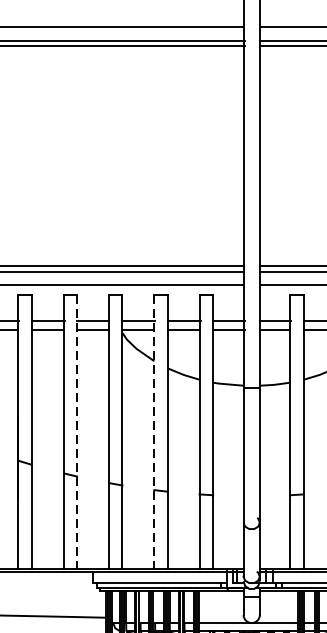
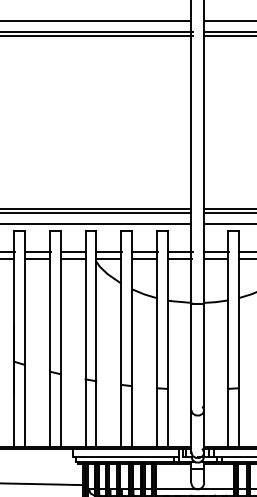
line: (76, 432) -> (60, 339), dashed -> solid
line: (154, 432) -> (121, 339), dashed -> solid

